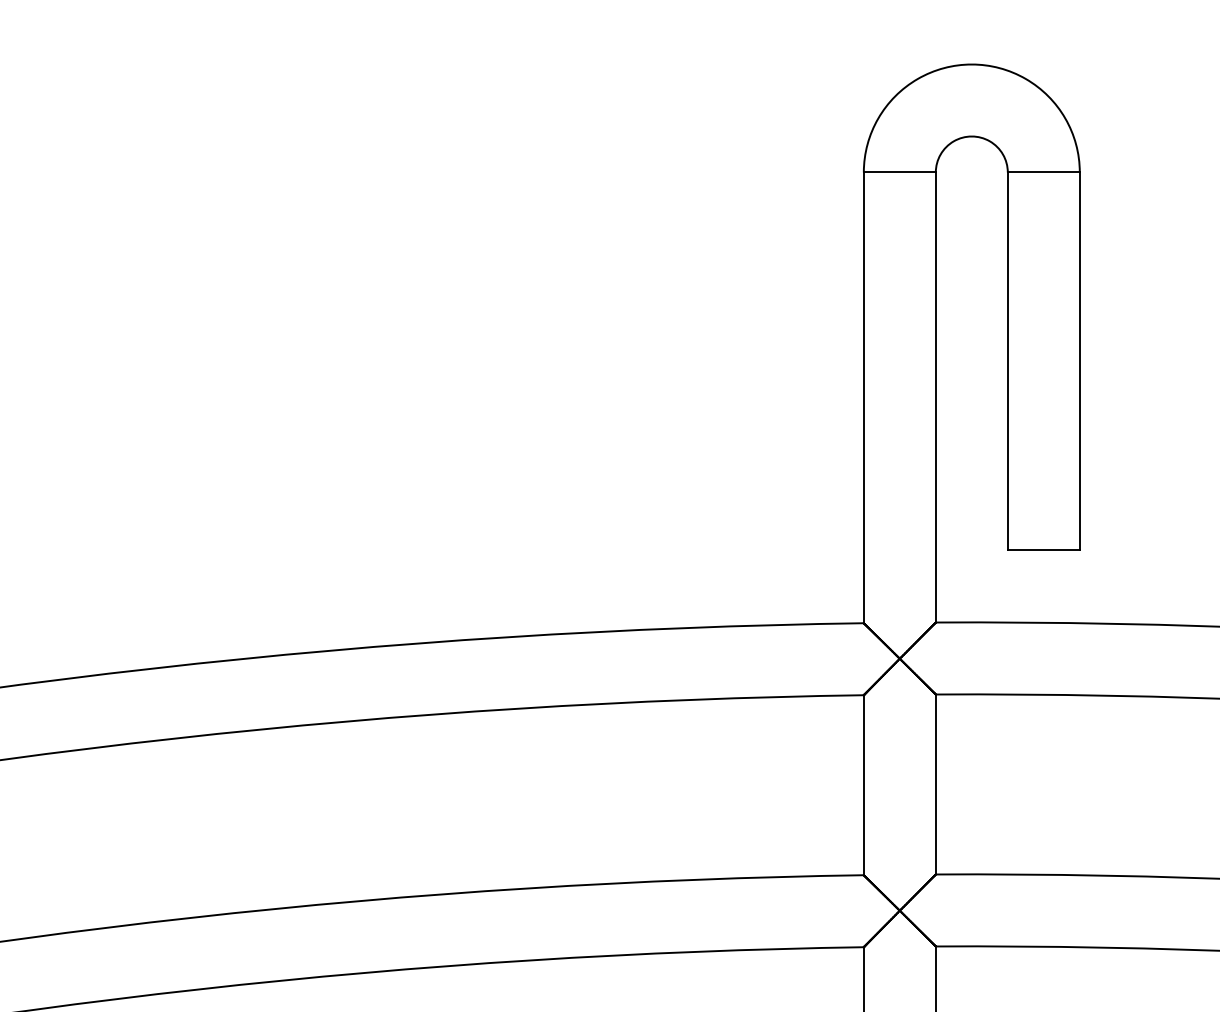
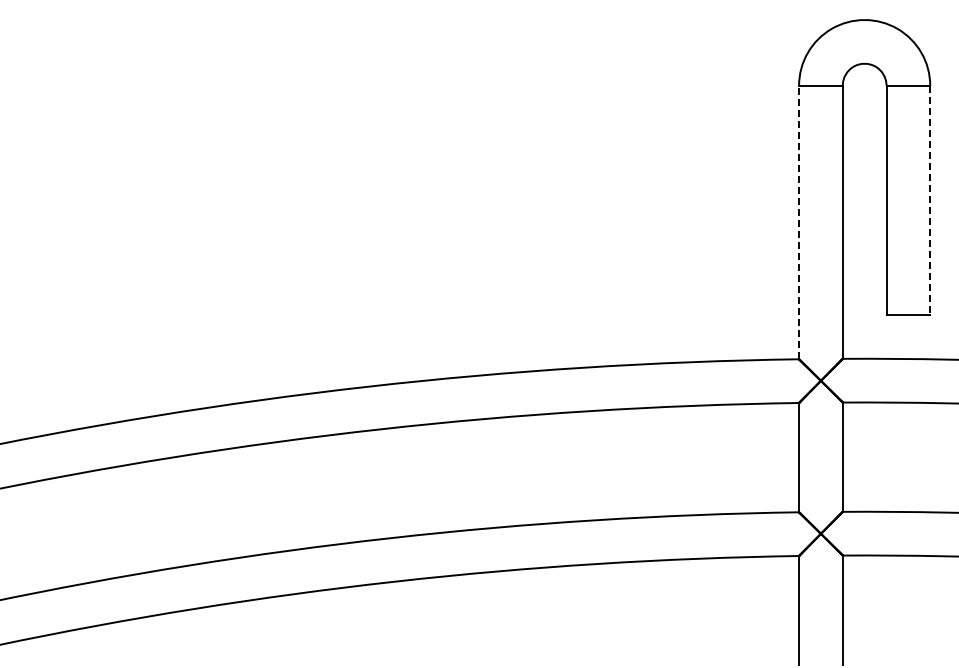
line: (1080, 361) -> (930, 200), solid -> dashed
line: (864, 397) -> (799, 222), solid -> dashed

